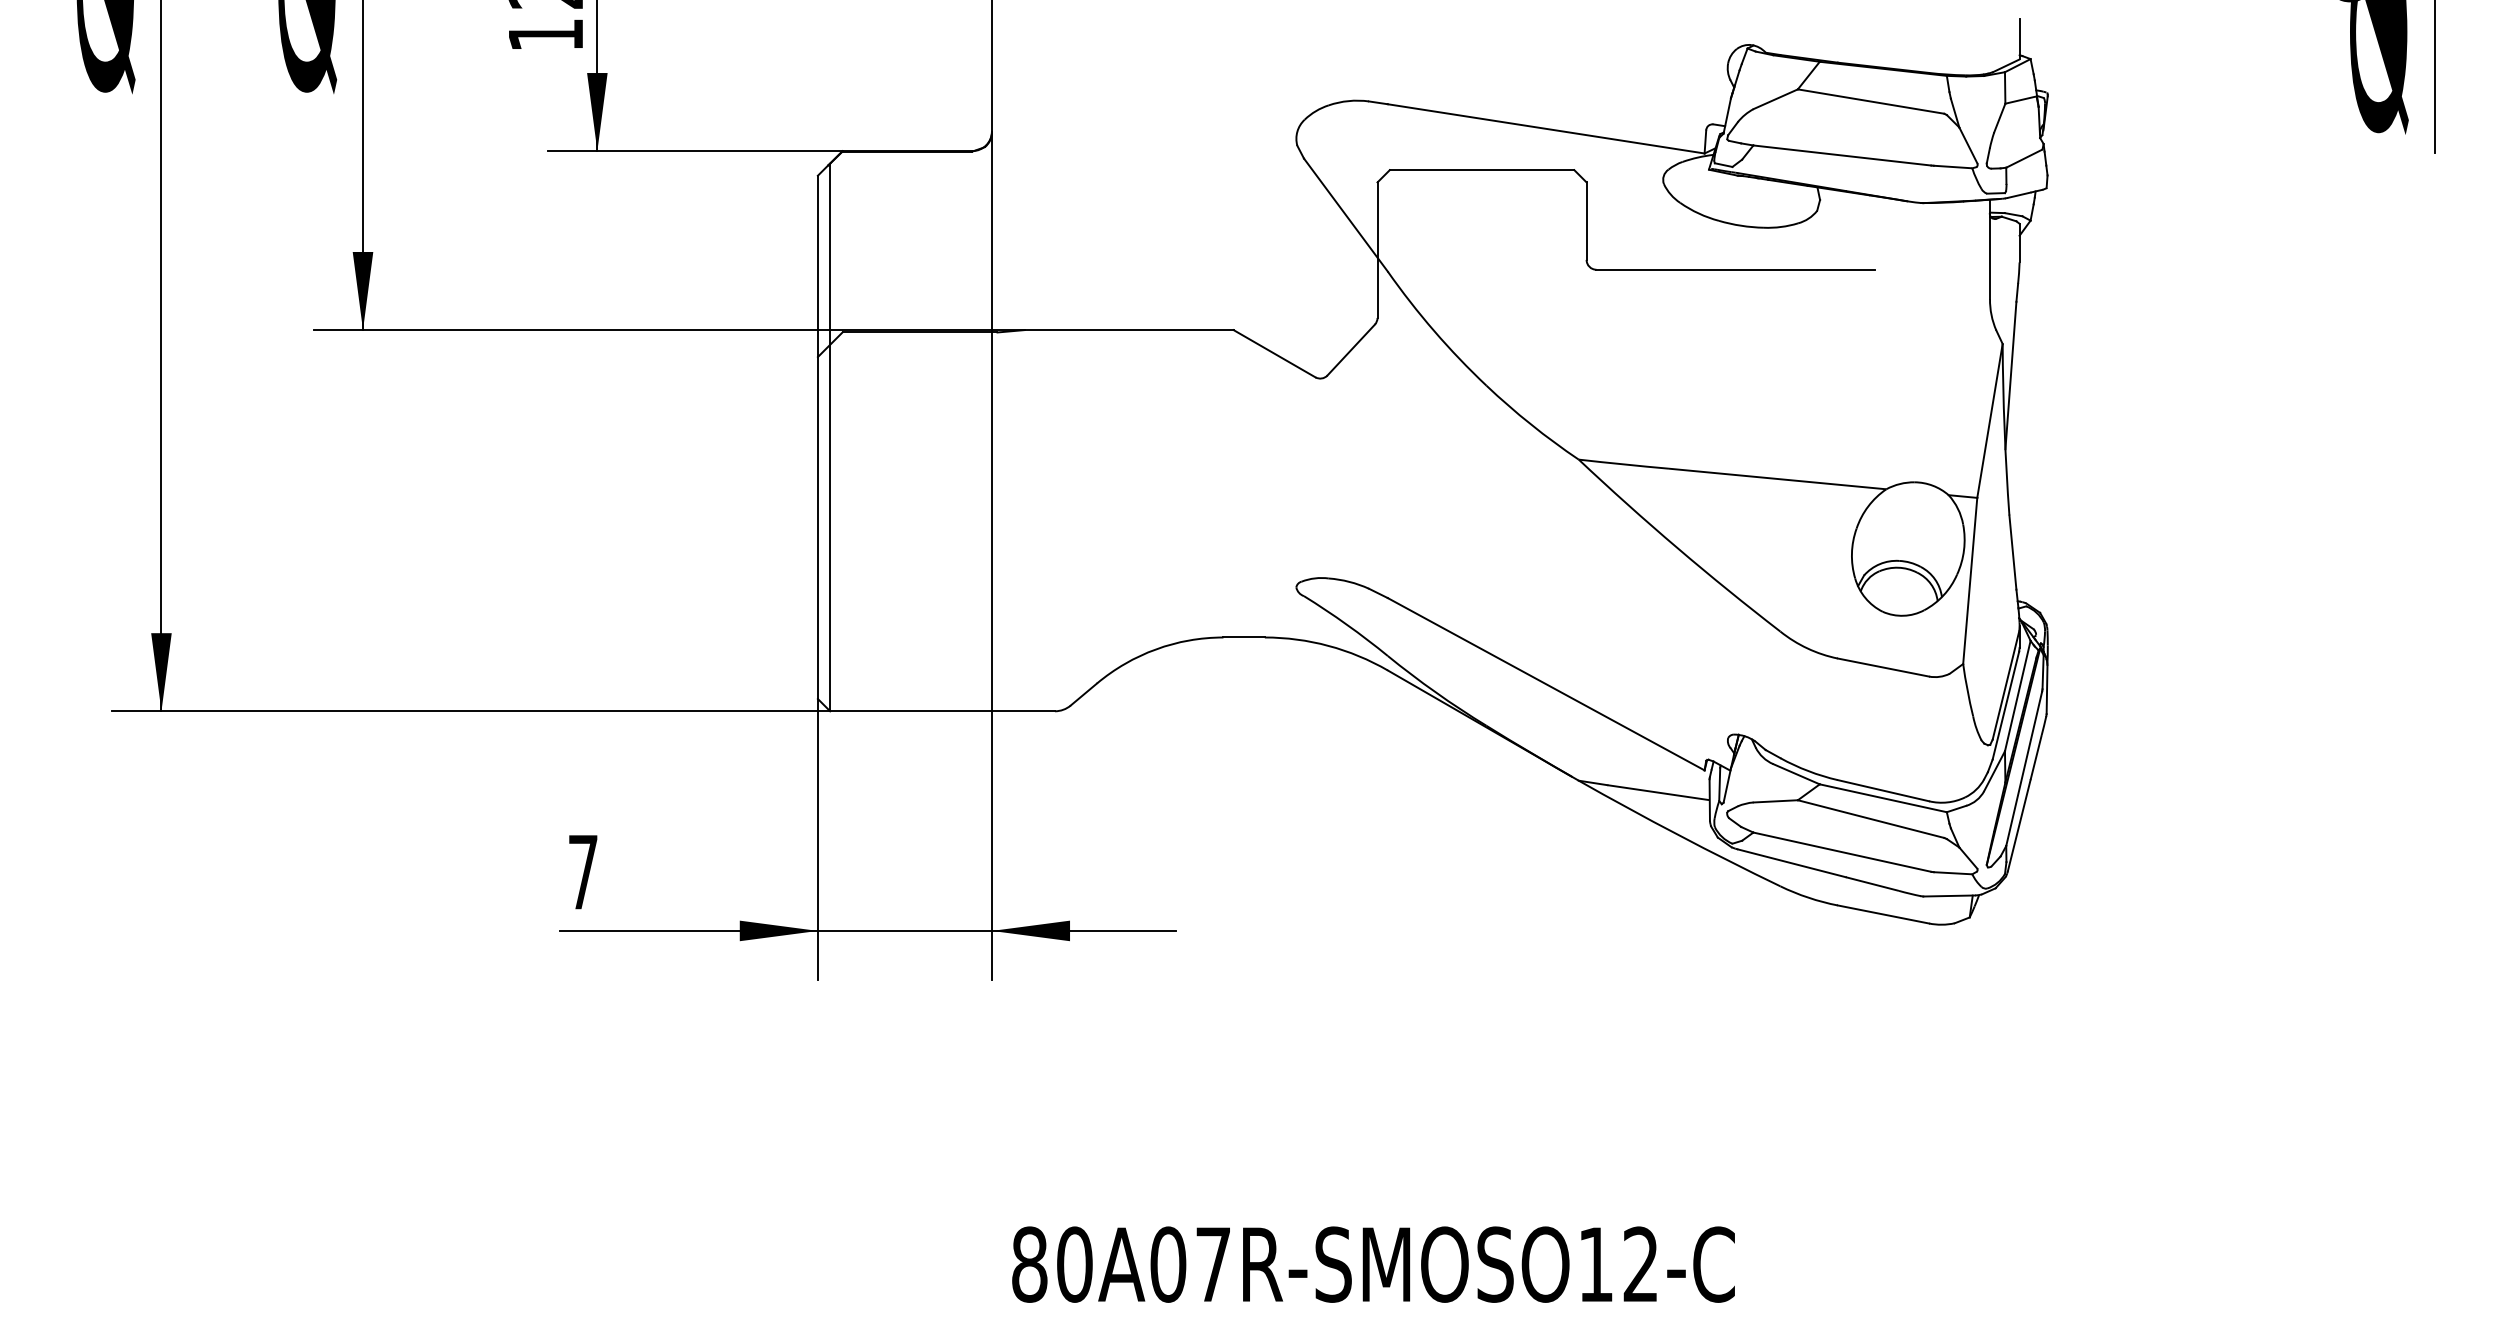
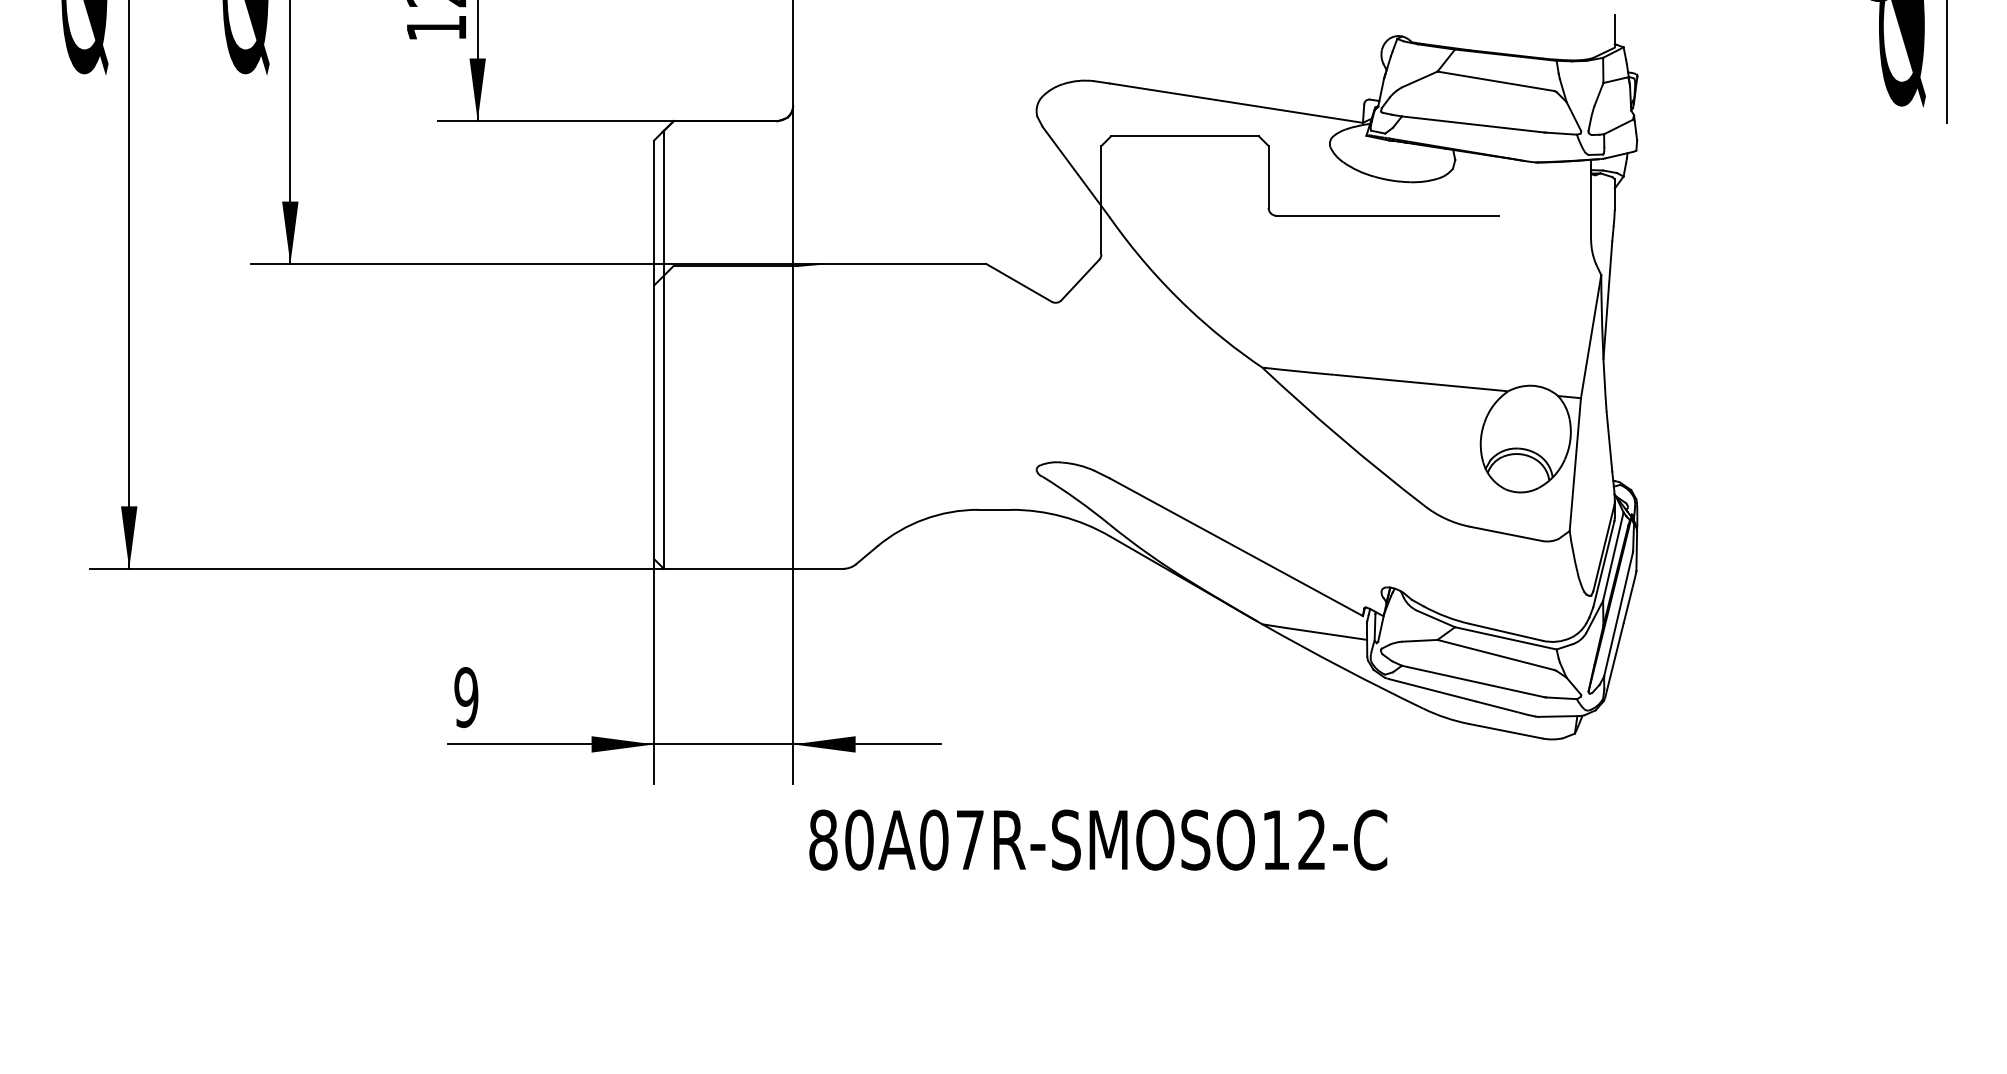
text: (583, 872) -> (466, 697), 7 -> 9
text: (1373, 1264) -> (1098, 840), moved

